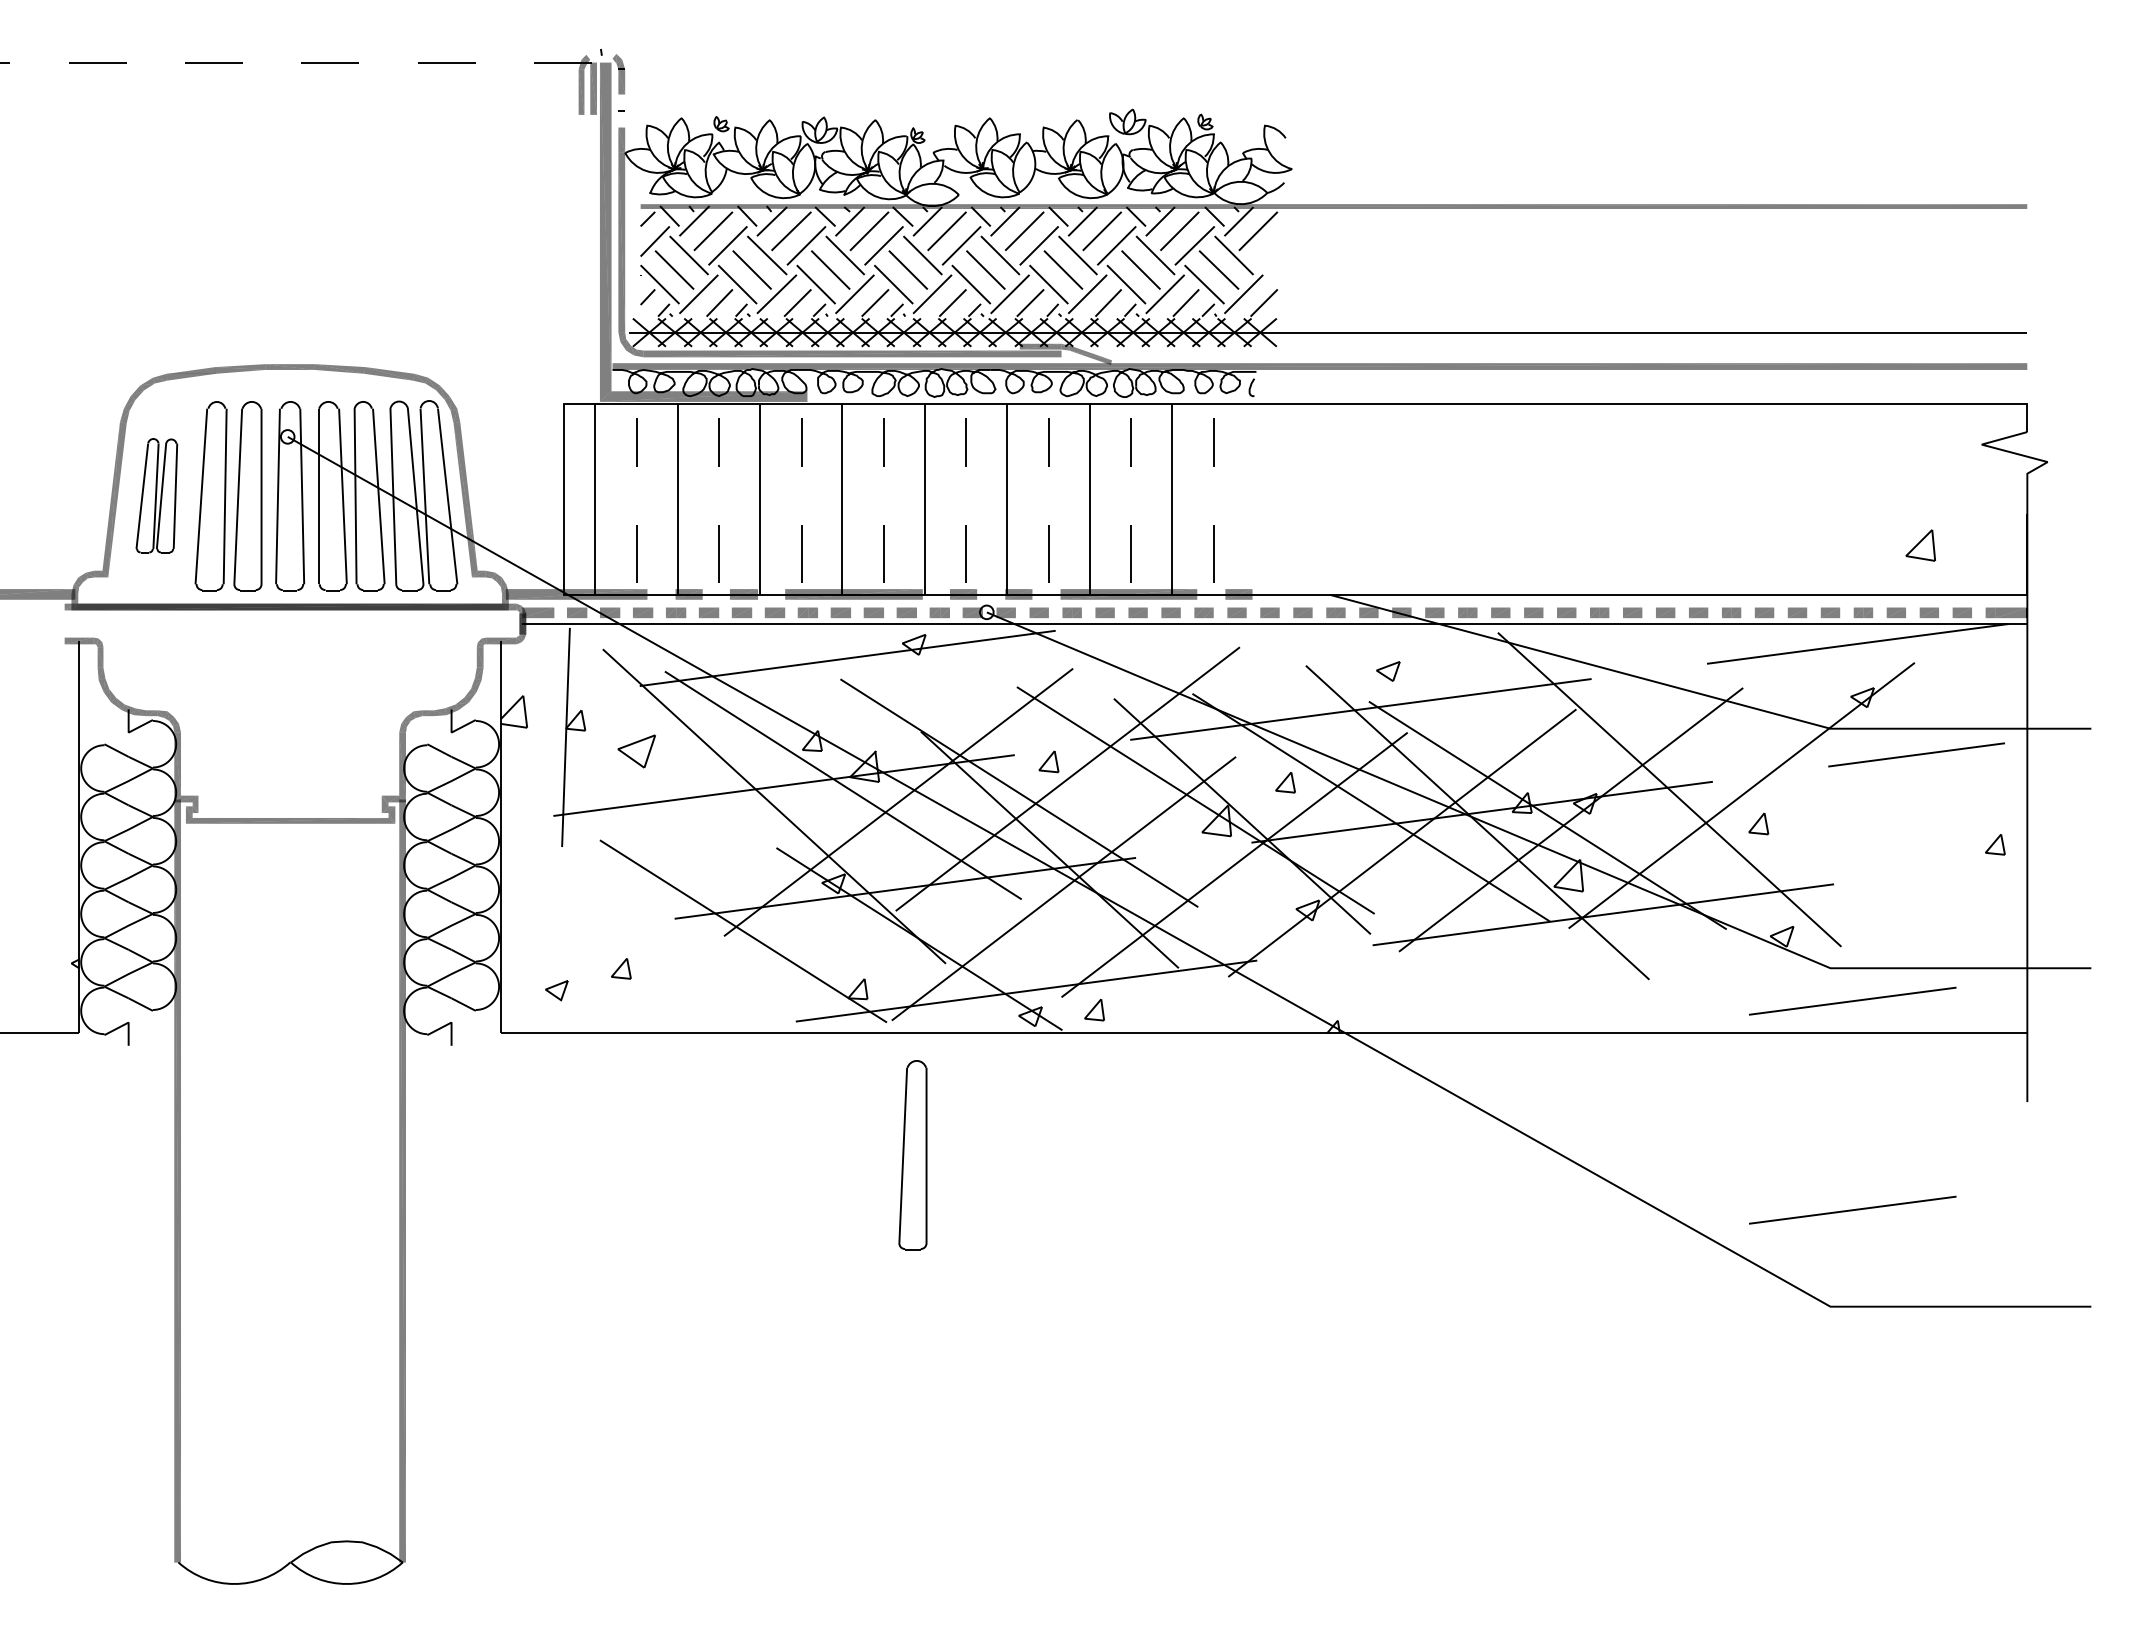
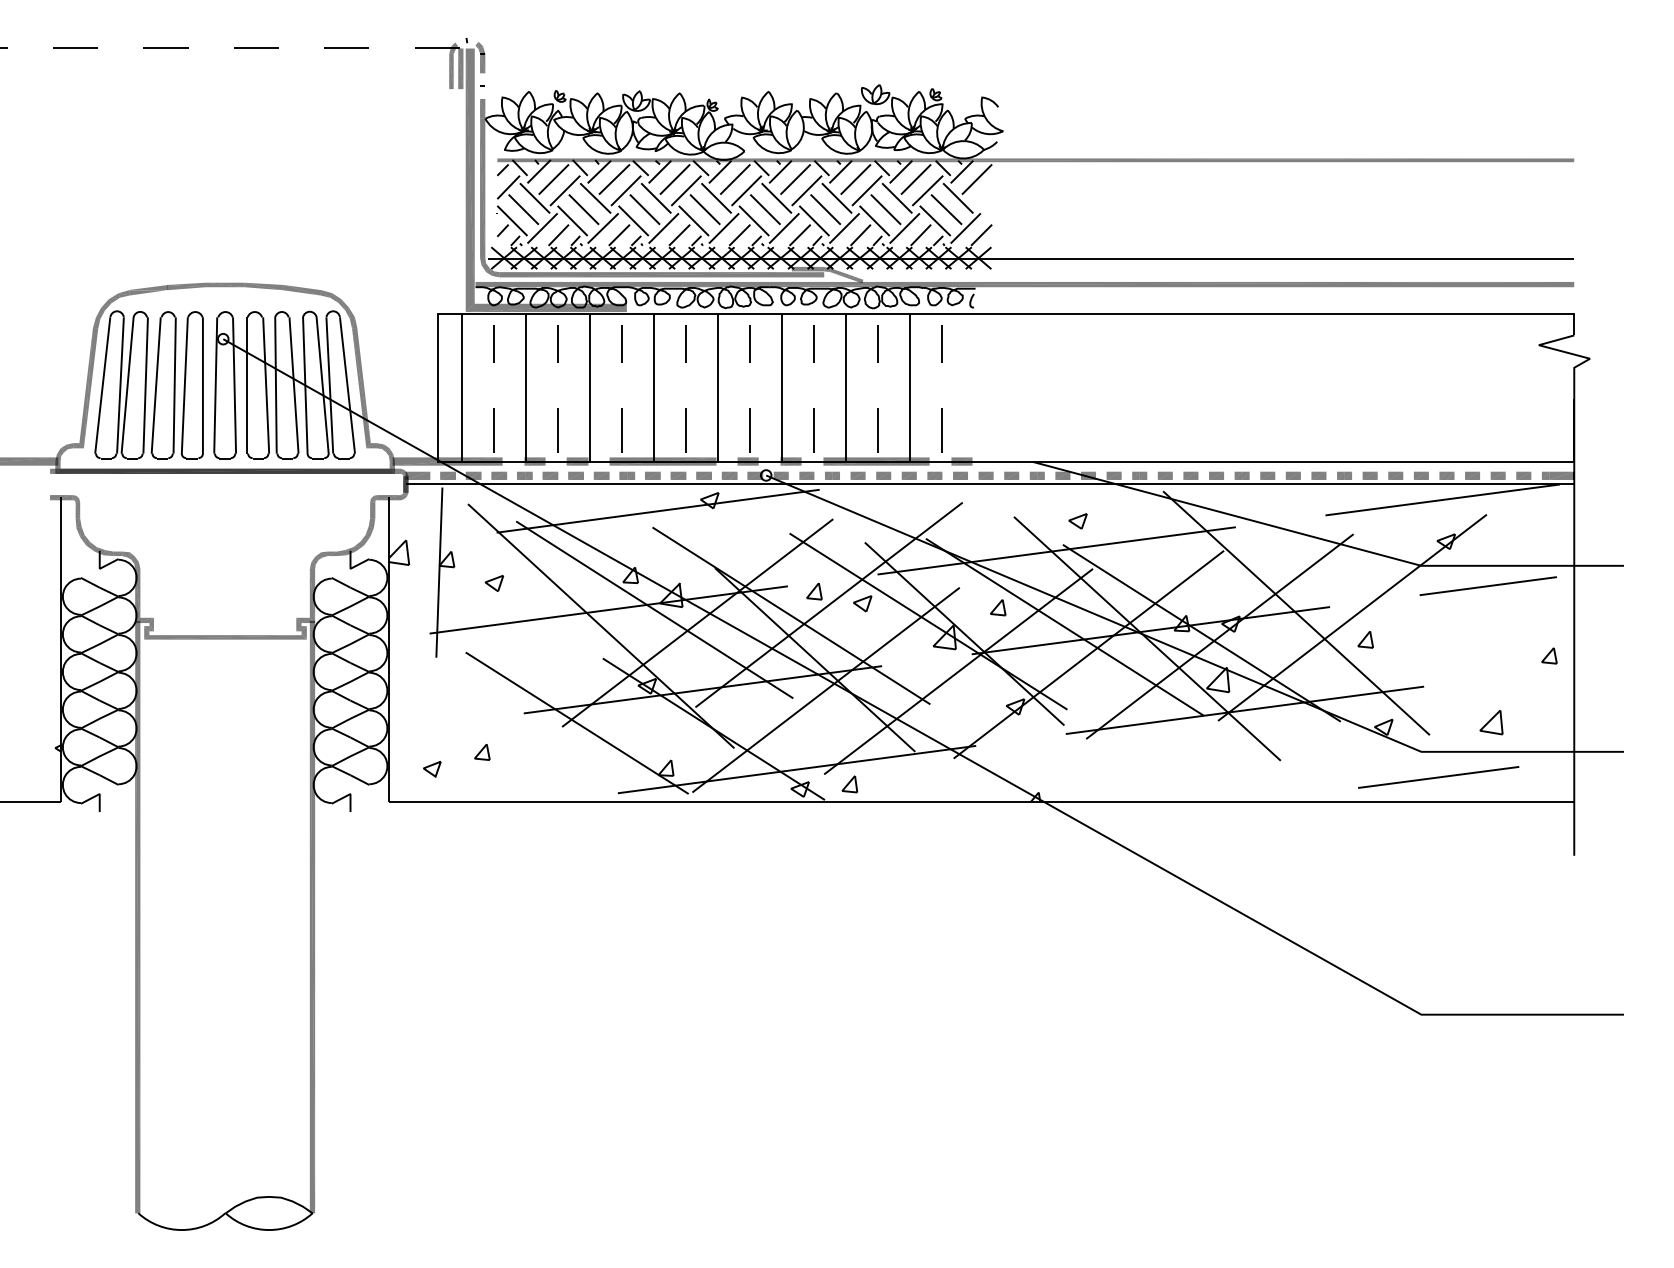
part: (156, 495) -> (121, 384), size x1.67
part: (1920, 545) -> (1491, 722), moved
part: (636, 751) -> (494, 583), size x0.62
part: (1110, 777) -> (862, 603), added
part: (912, 1155) -> (708, 897), removed
line: (1852, 1209) -> (1438, 939), removed

